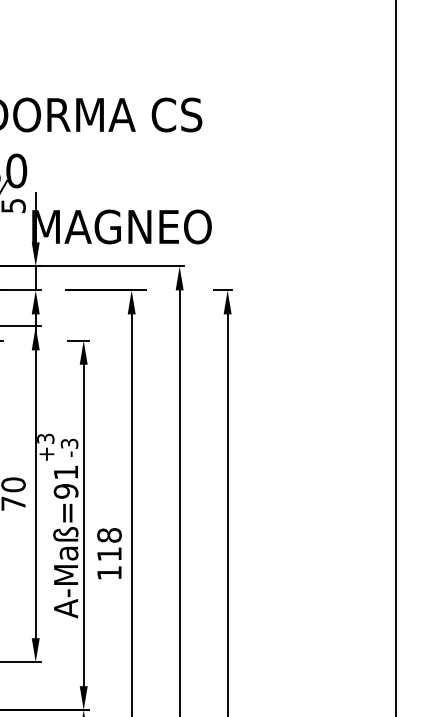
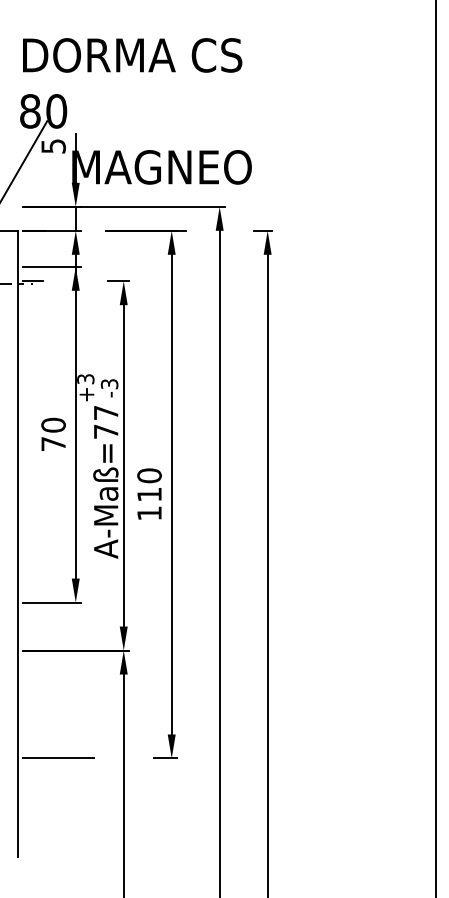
text: (65, 482) -> (105, 422), A-Maß=91 -> A-Maß=77
text: (109, 535) -> (149, 475), 118 -> 110

